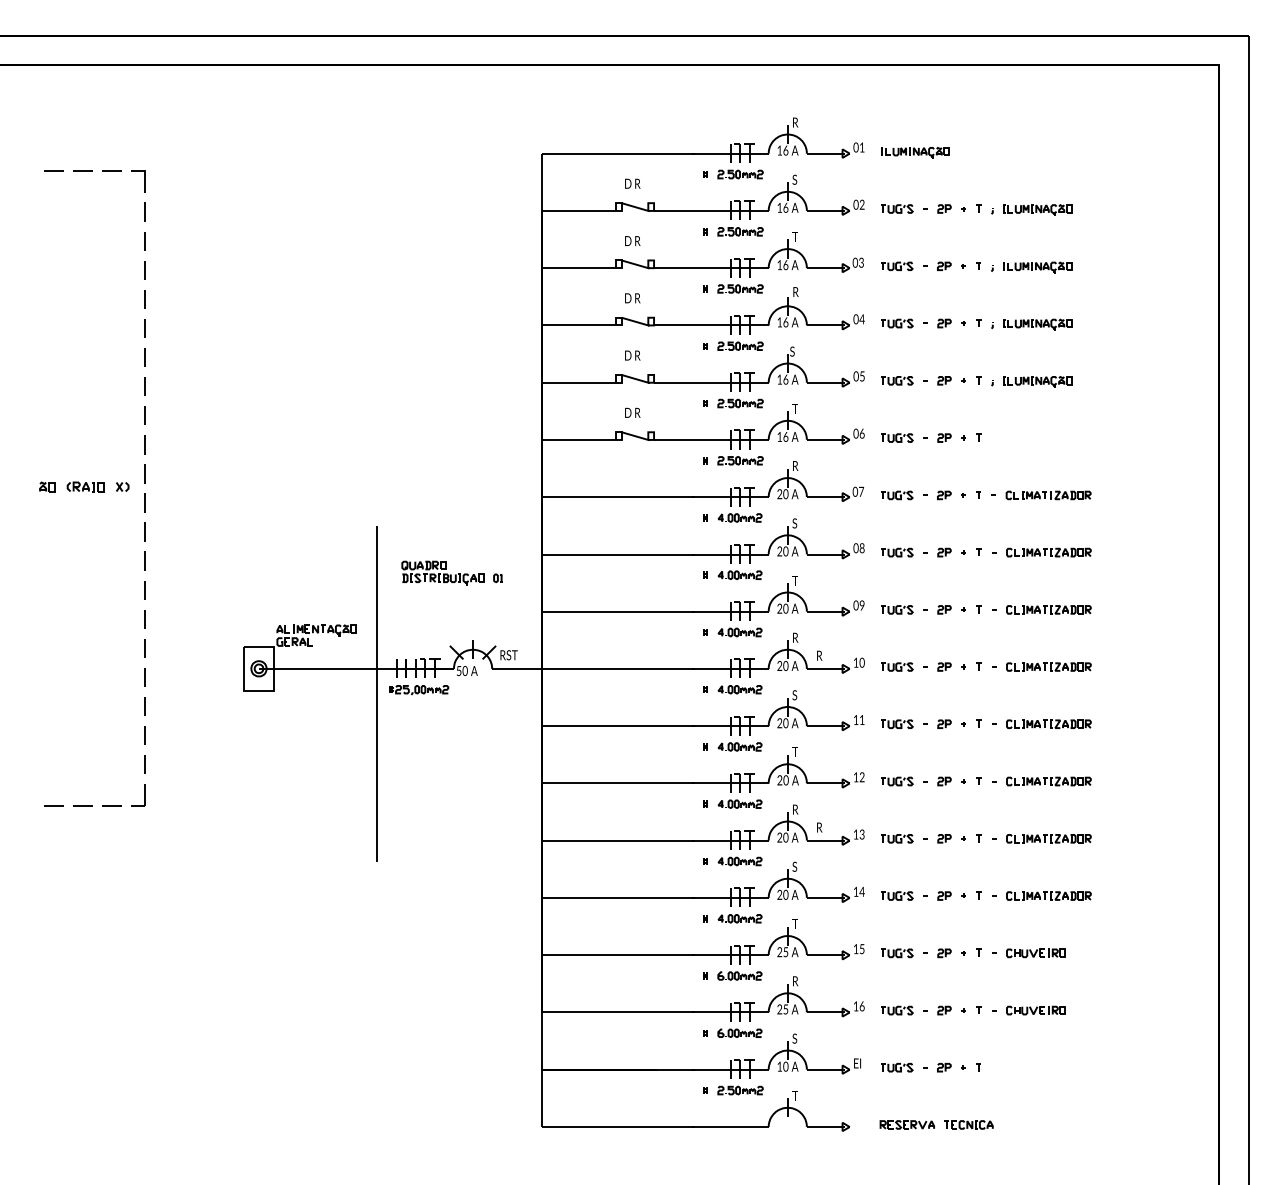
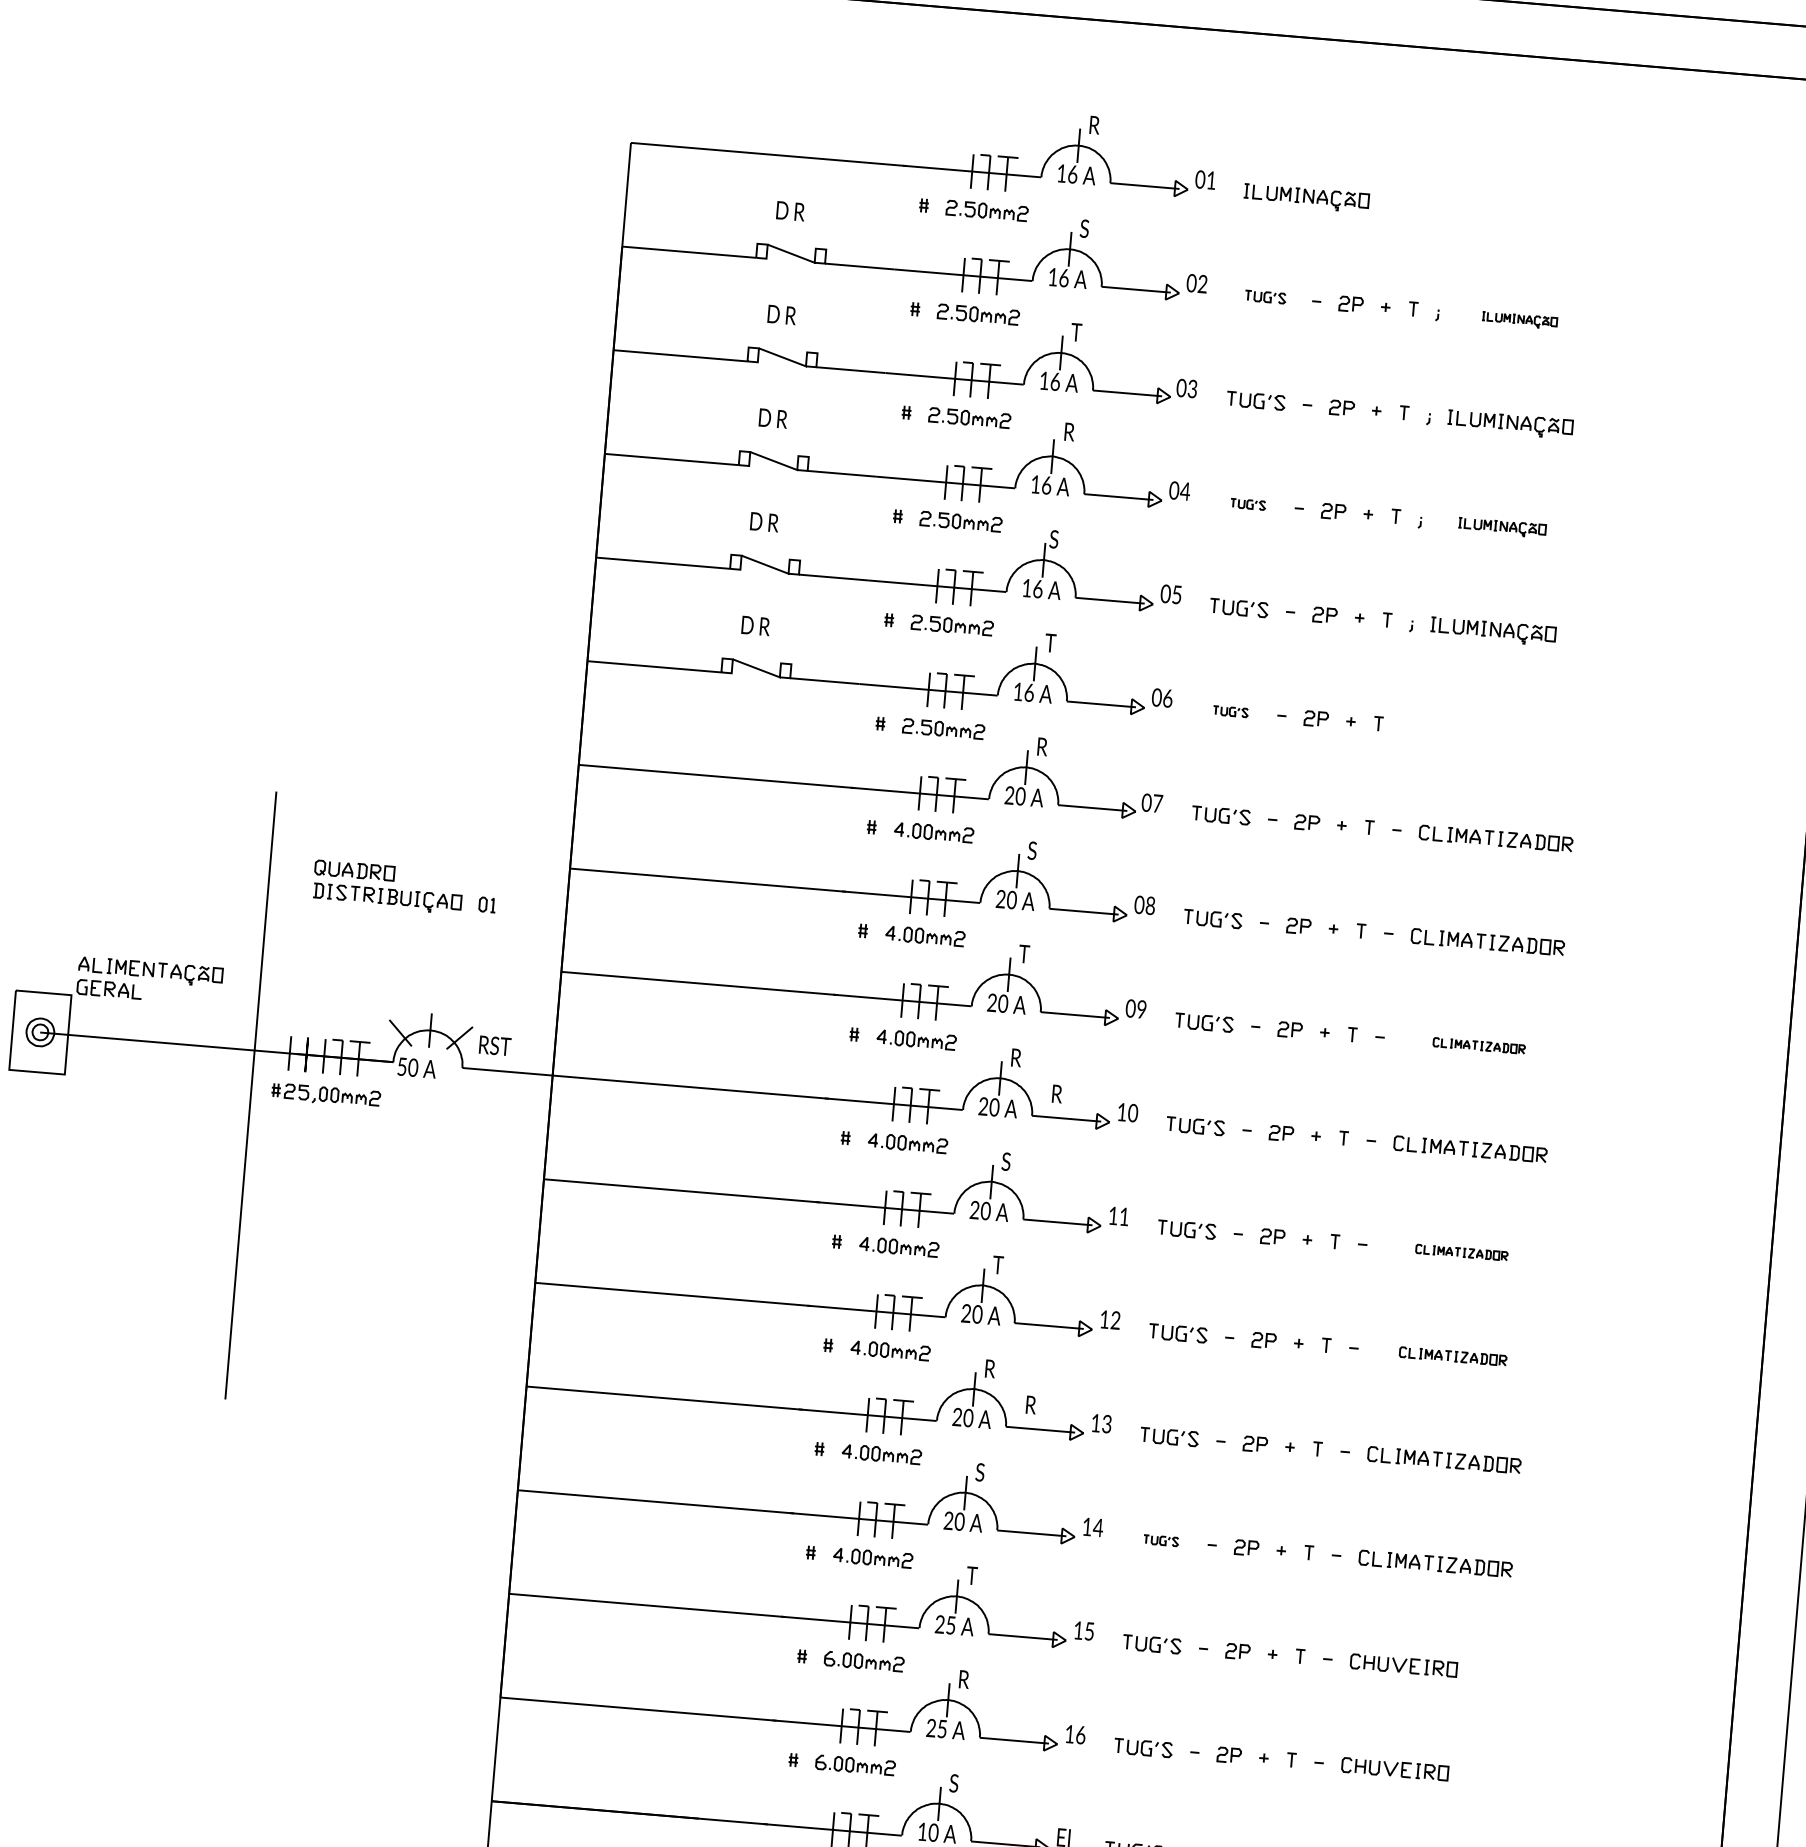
part: (897, 208) -> (1266, 296), size x0.7
part: (1037, 209) -> (1519, 319), size x0.6
part: (897, 323) -> (1248, 504), size x0.6
part: (1037, 324) -> (1501, 527), size x0.7
part: (897, 437) -> (1231, 710), size x0.6
part: (1048, 609) -> (1478, 1045), size x0.6
part: (1048, 723) -> (1461, 1251), size x0.6
part: (1048, 781) -> (1452, 1356), size x0.7
part: (897, 895) -> (1161, 1539), size x0.6

